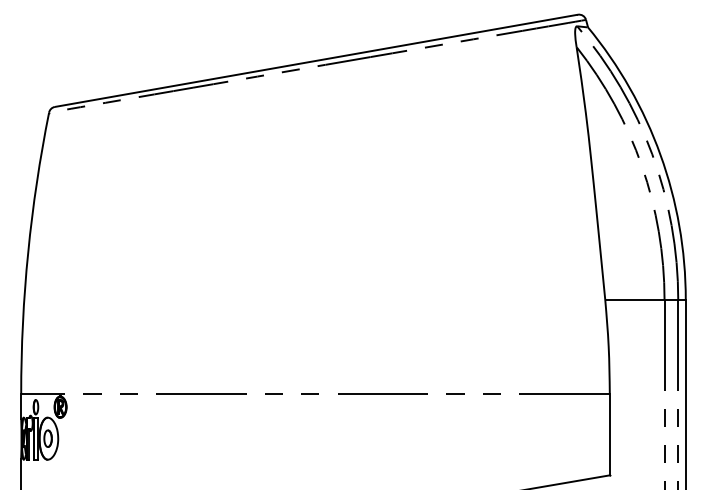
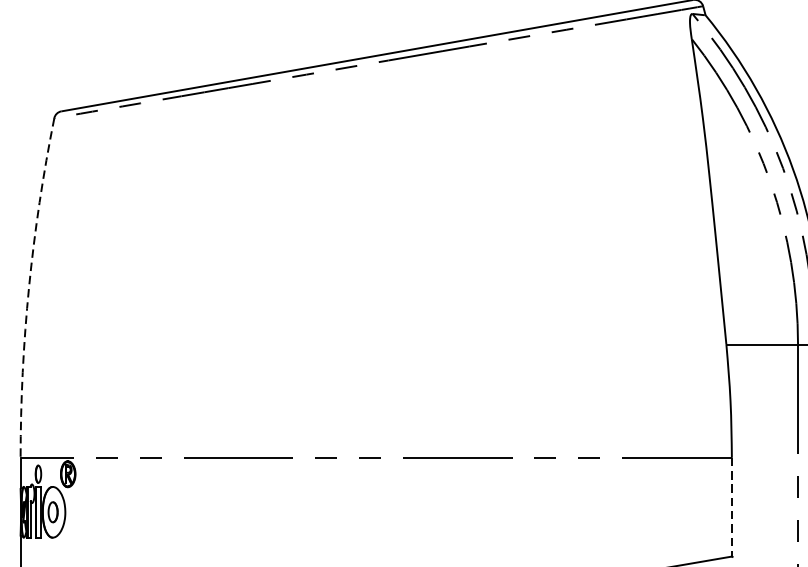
arc: (28, 252) -> (29, 287), solid -> dashed
line: (609, 434) -> (731, 507), solid -> dashed

